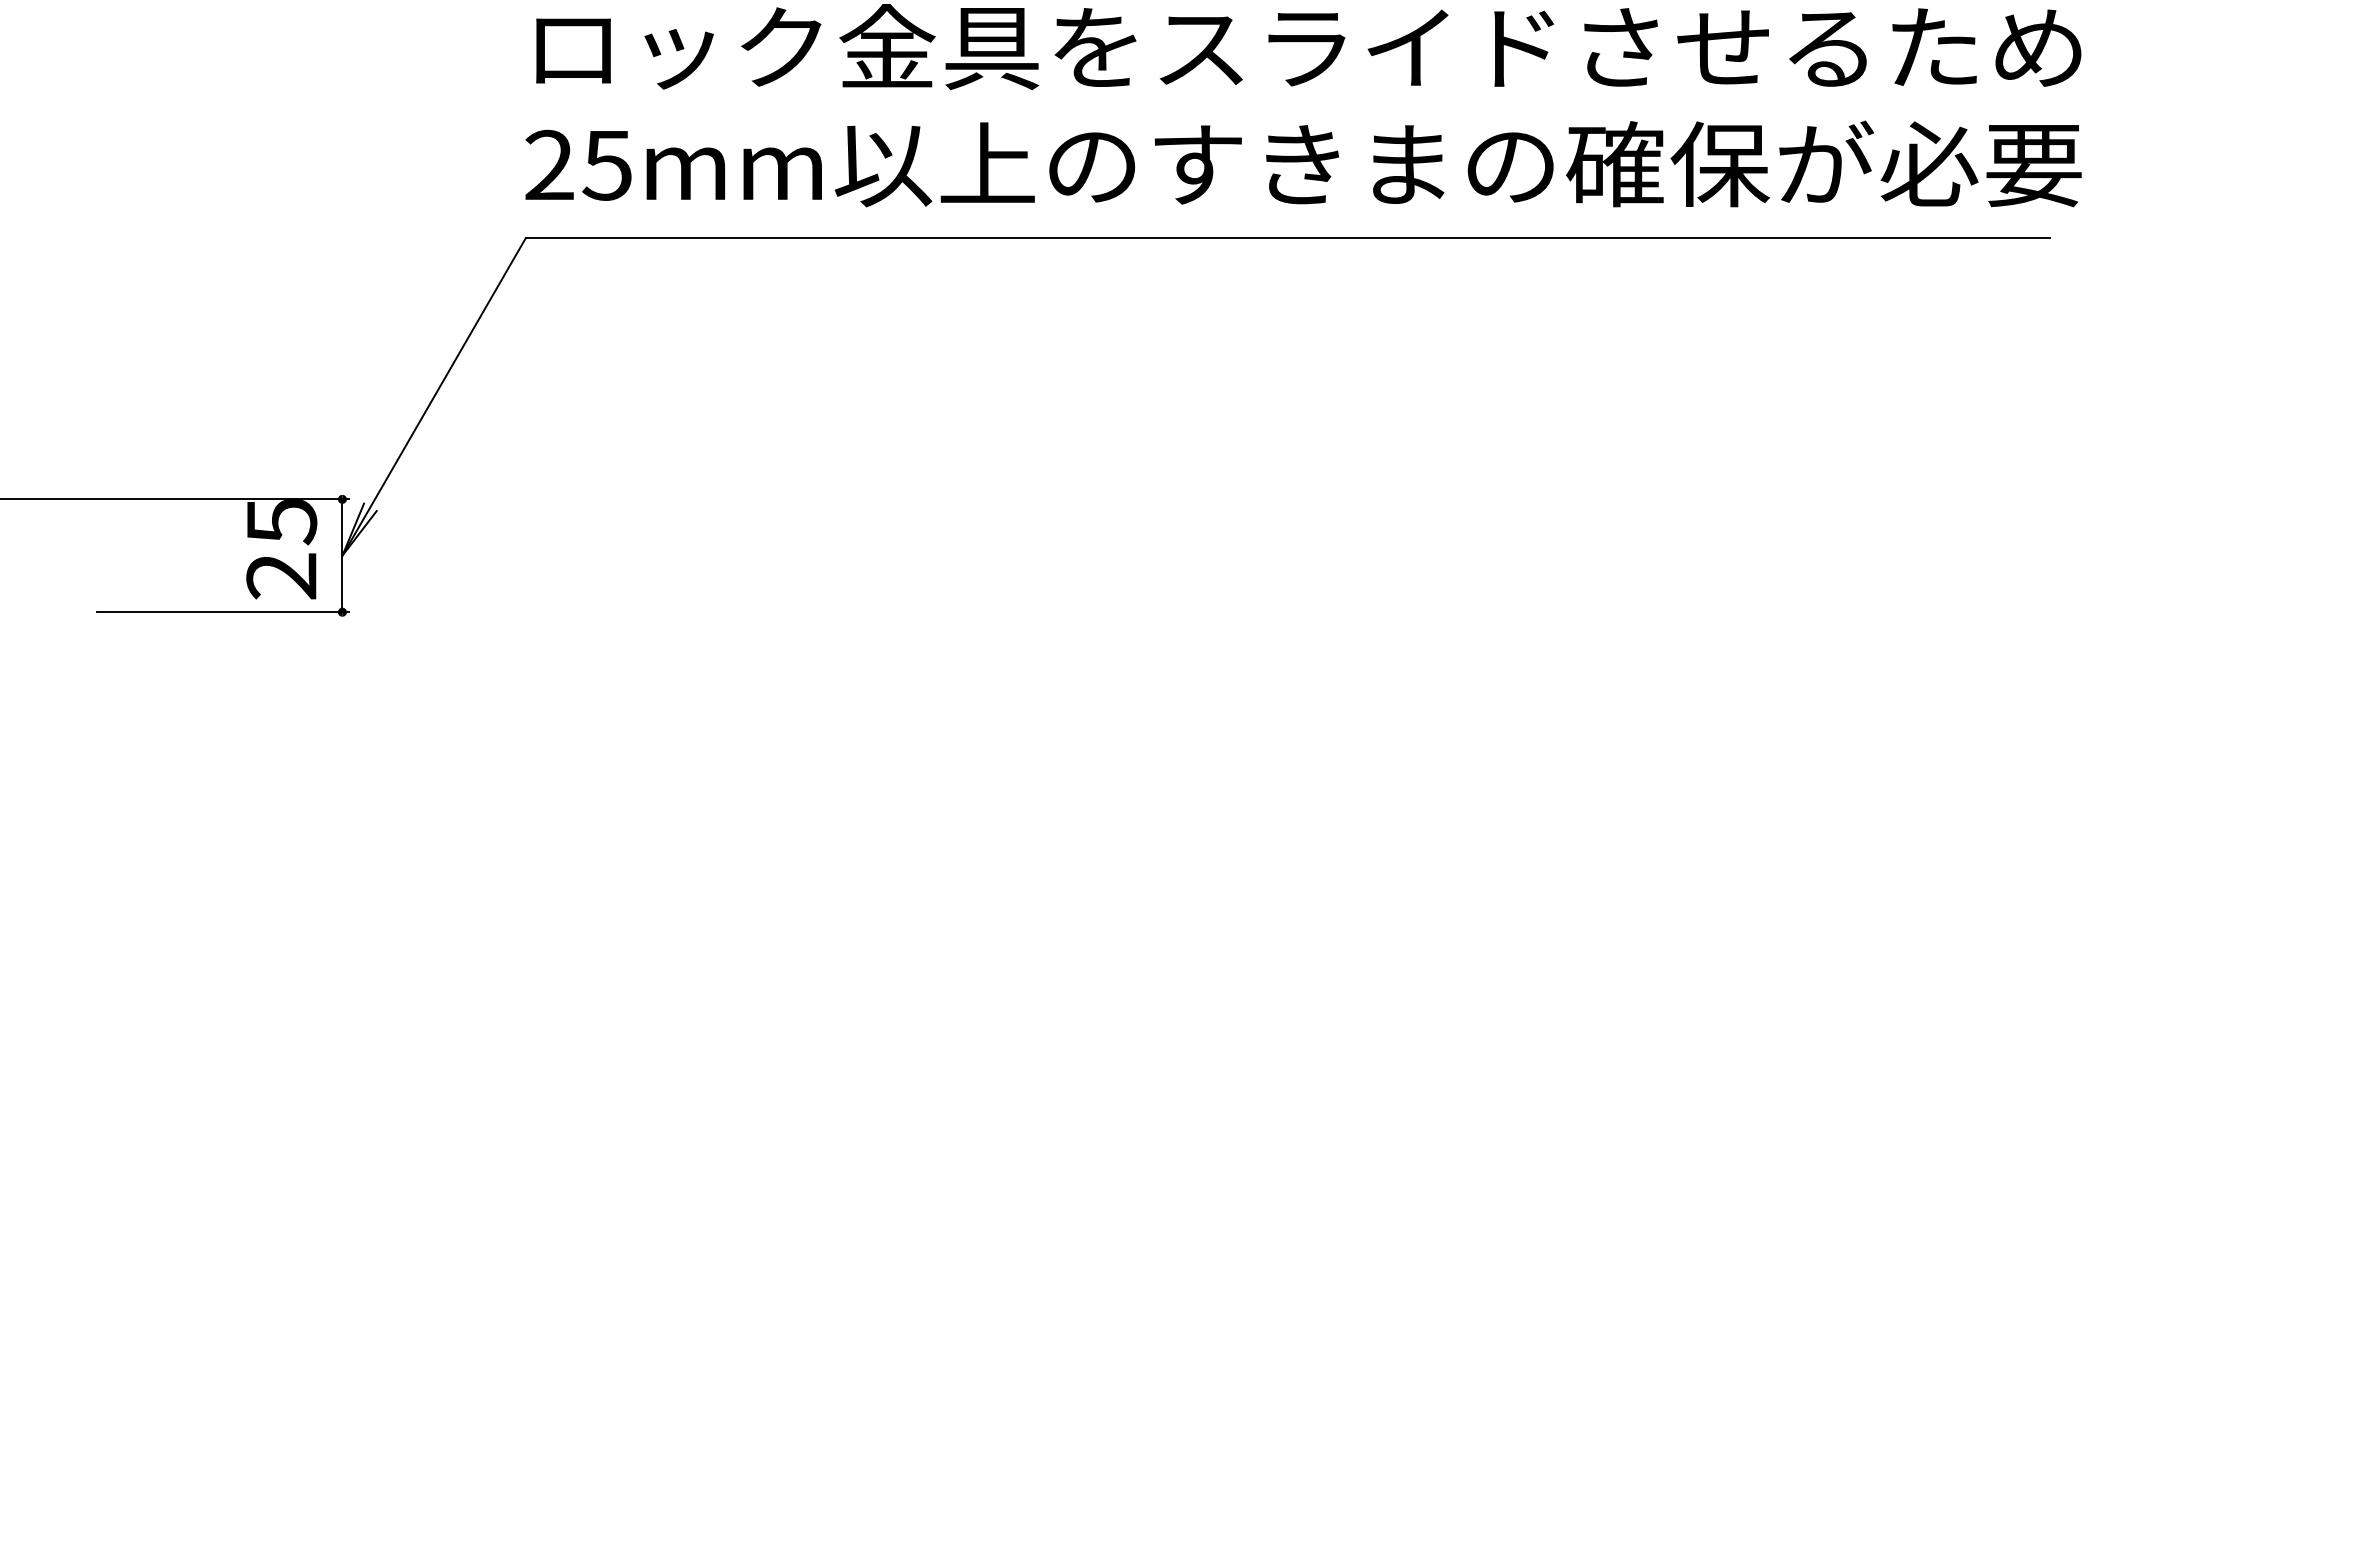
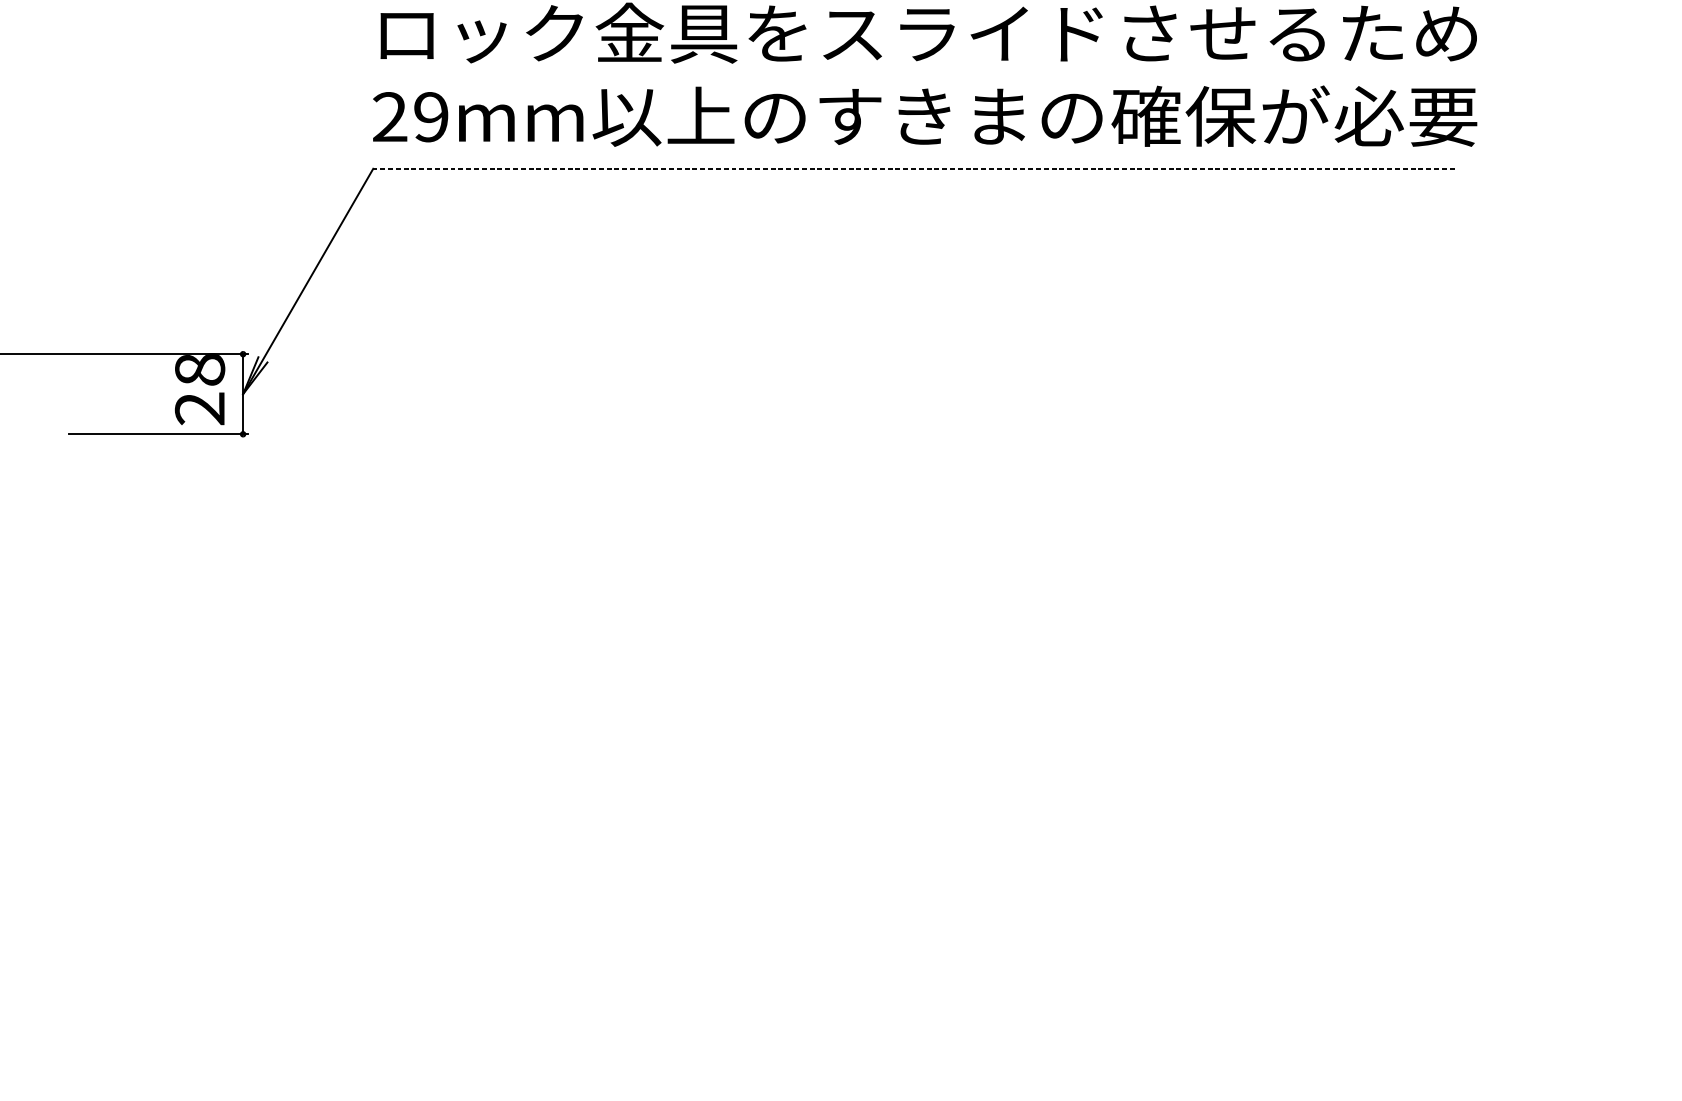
text: (606, 164) -> (430, 116), 25mm -> 29mm
line: (1287, 238) -> (913, 169), solid -> dashed
text: (281, 521) -> (199, 369), 25 -> 28

